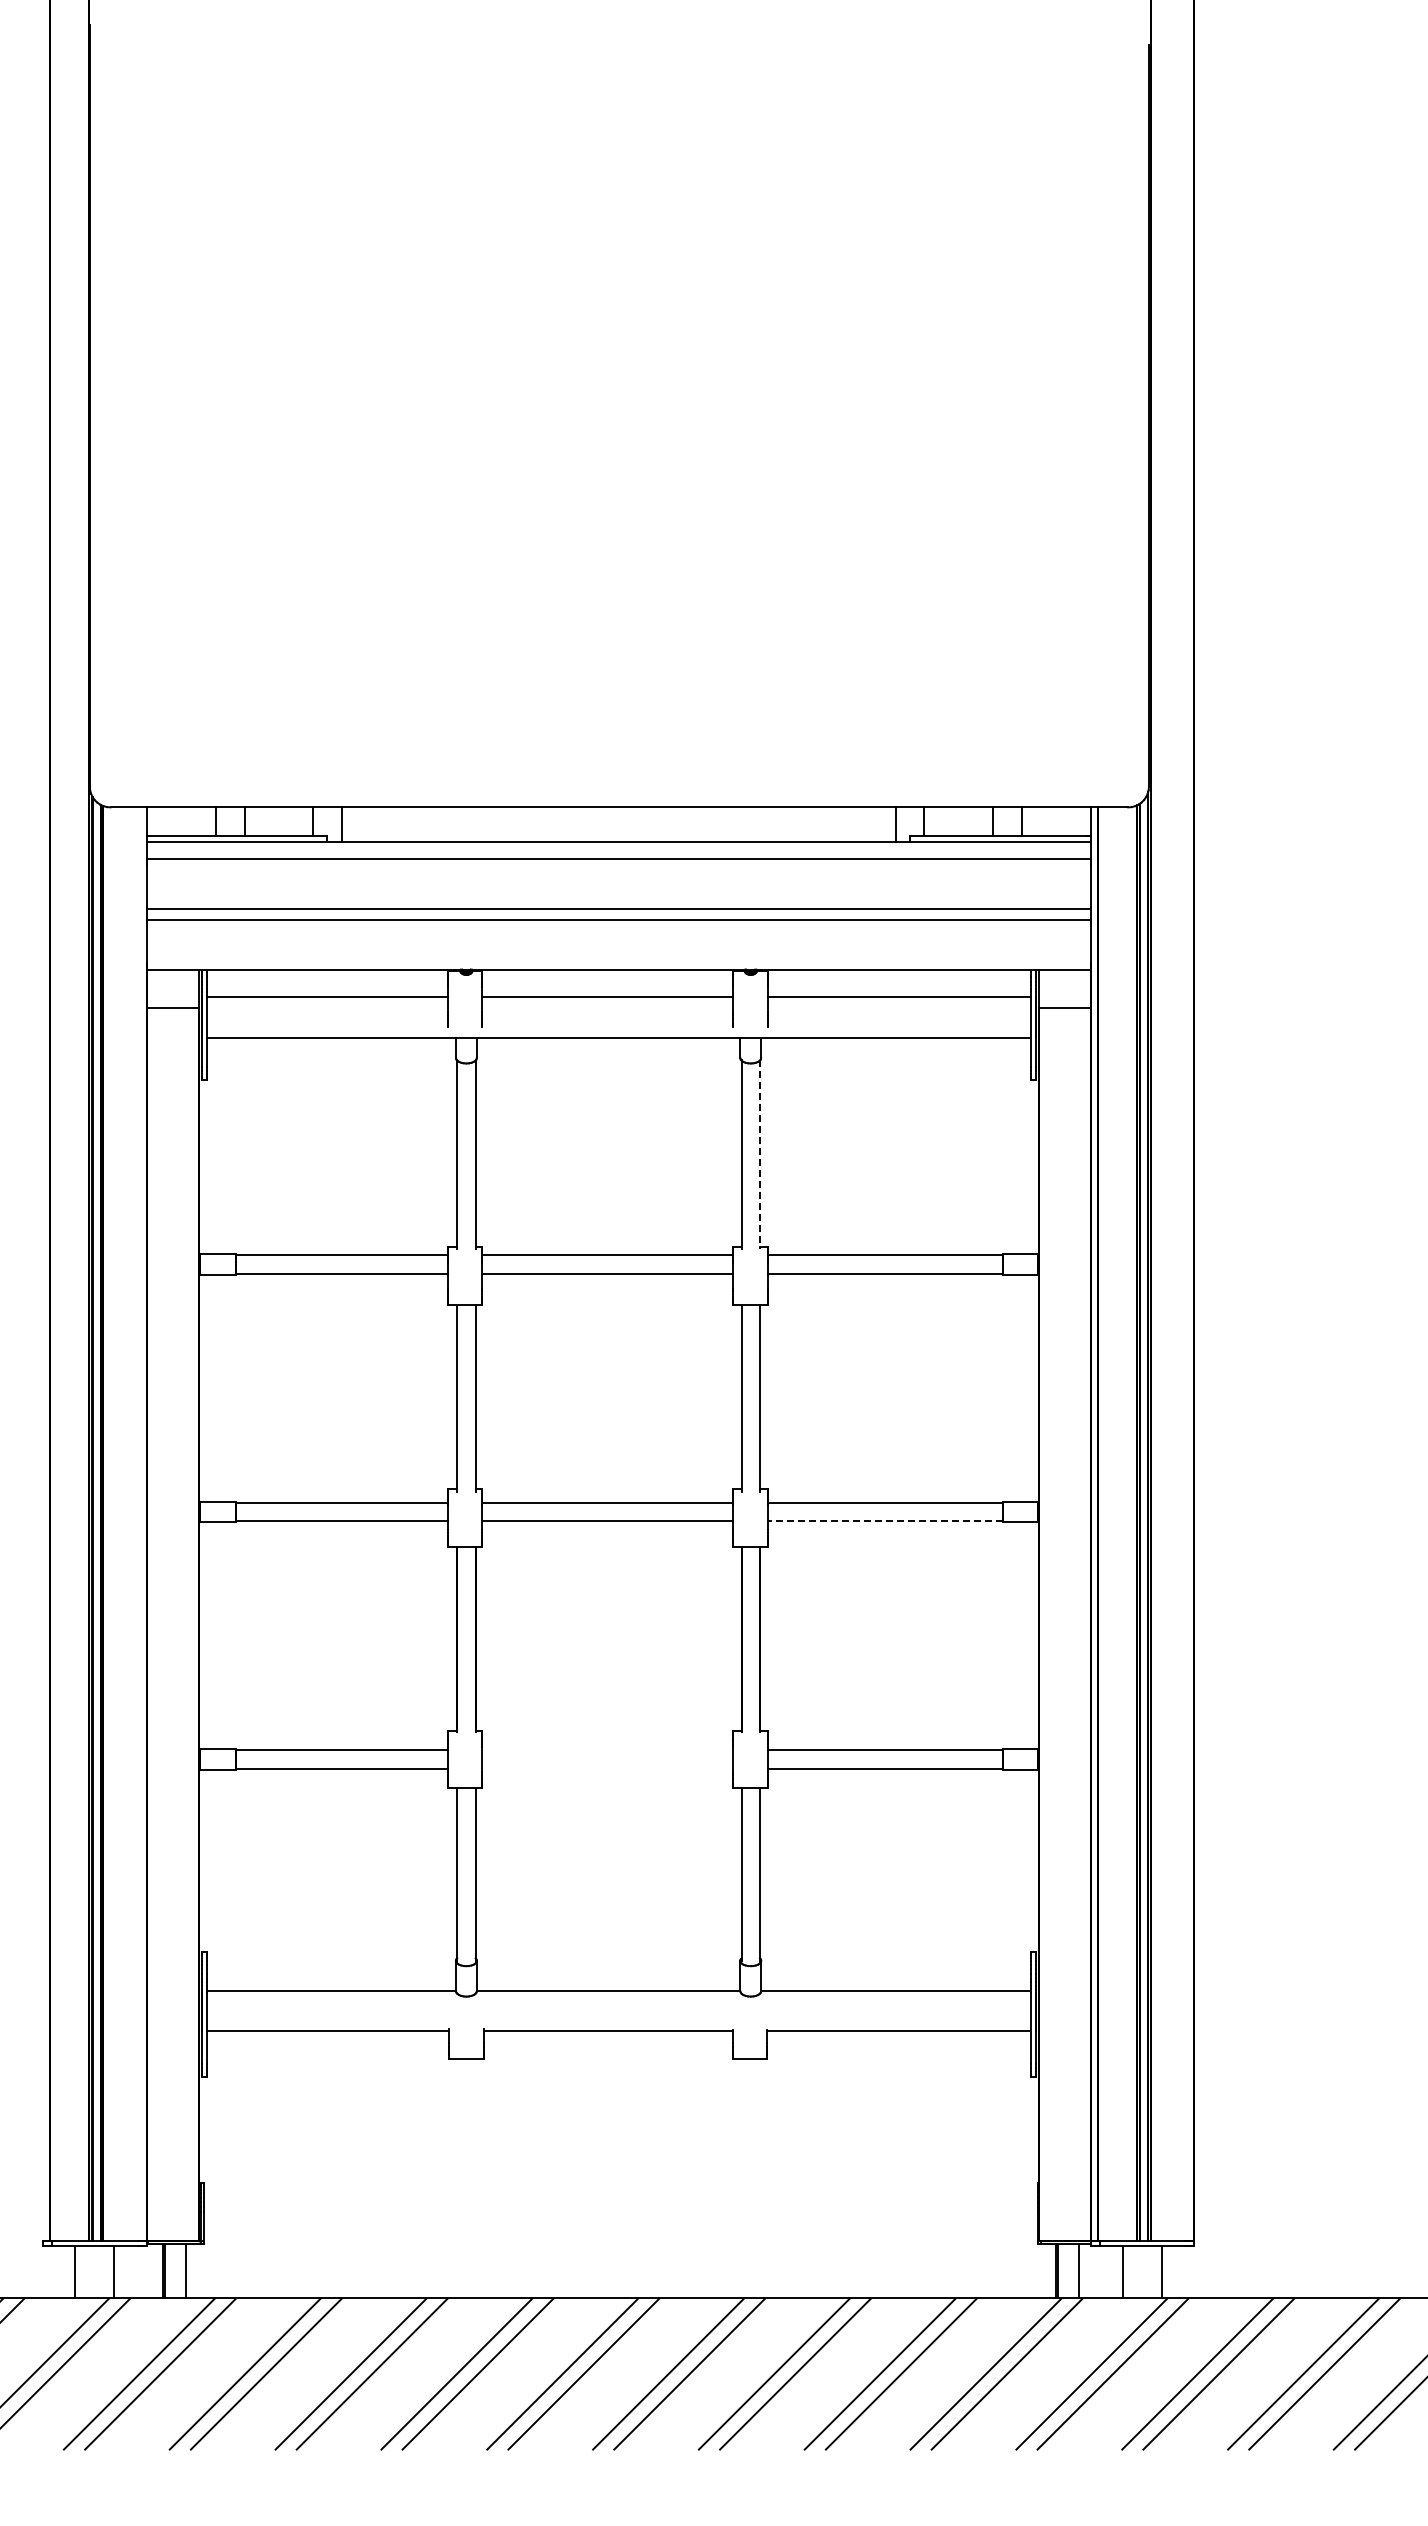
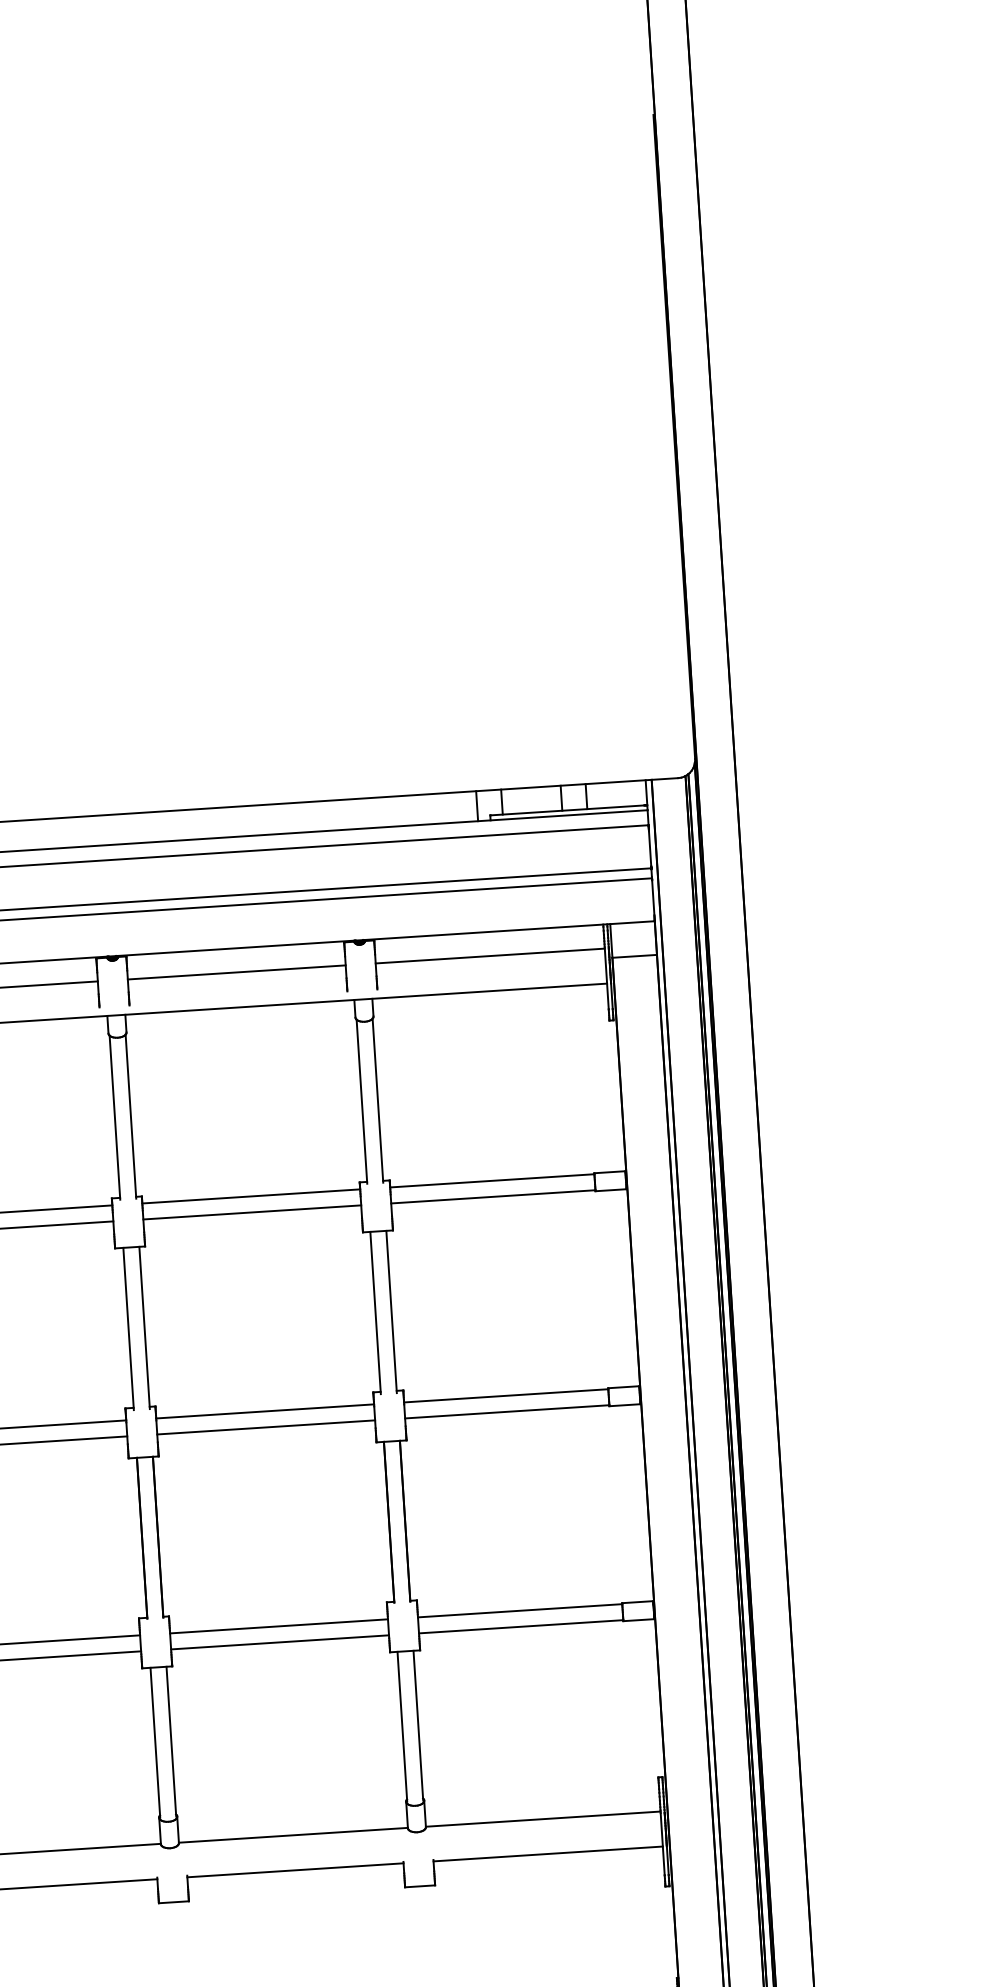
line: (759, 1155) -> (377, 1101), dashed -> solid
line: (885, 1521) -> (507, 1412), dashed -> solid
line: (607, 1750) -> (278, 1626), added
line: (607, 1768) -> (279, 1642), added

